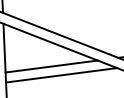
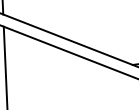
line: (51, 66) -> (57, 74), removed
line: (61, 75) -> (68, 84), removed

